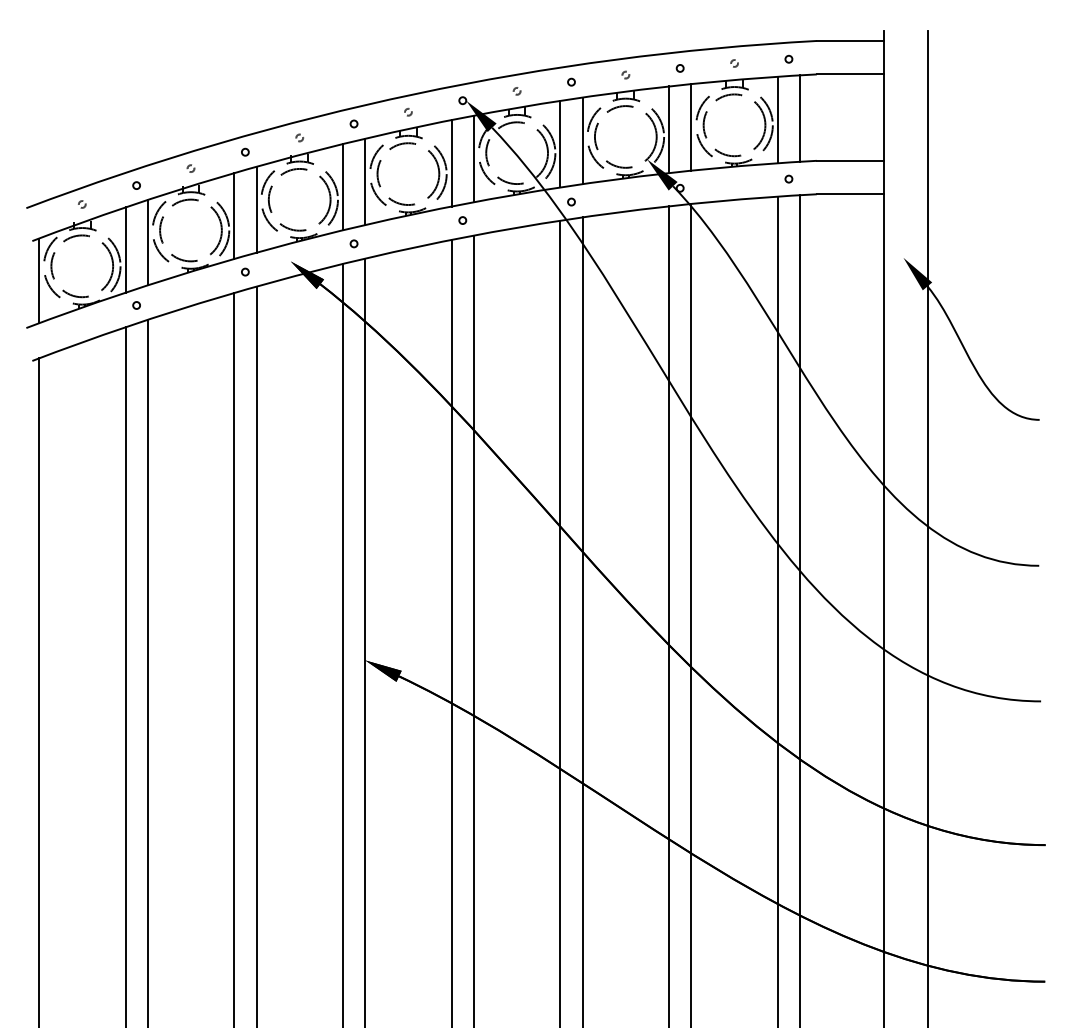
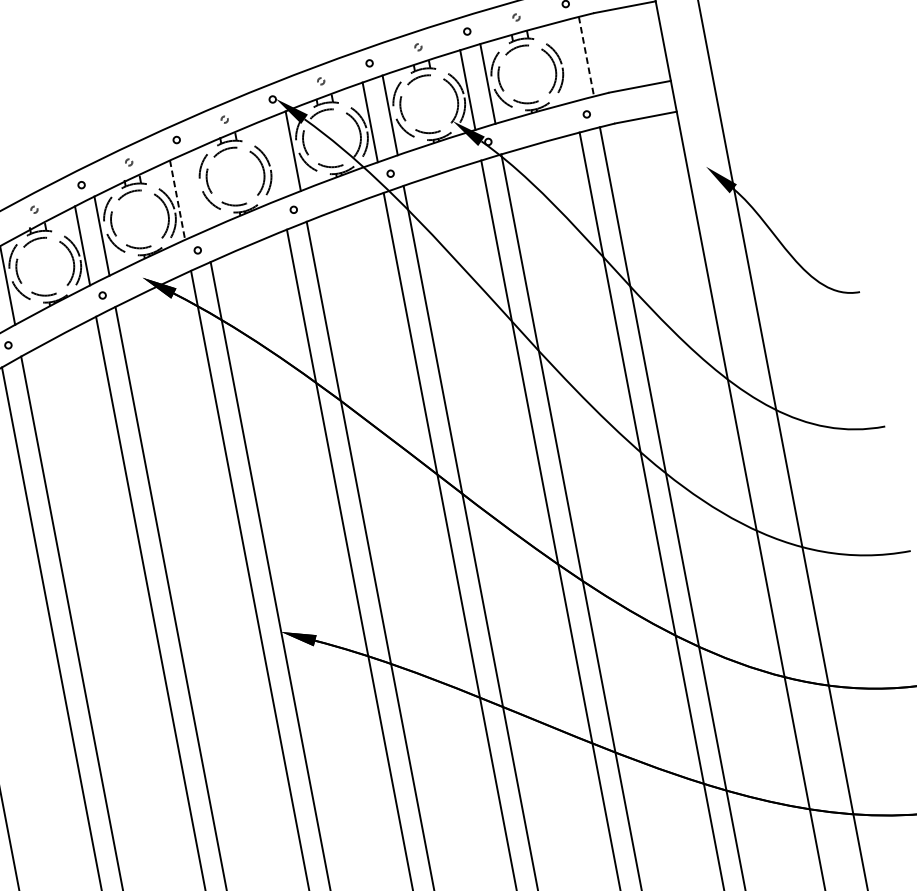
line: (777, 119) -> (565, 61), removed
line: (800, 119) -> (587, 57), solid -> dashed
line: (451, 163) -> (273, 159), removed
line: (365, 181) -> (197, 190), removed
line: (342, 187) -> (177, 200), solid -> dashed

